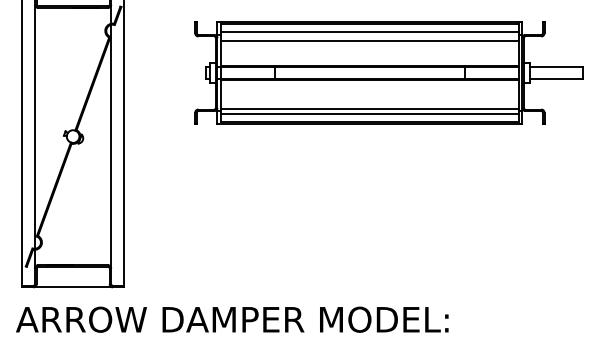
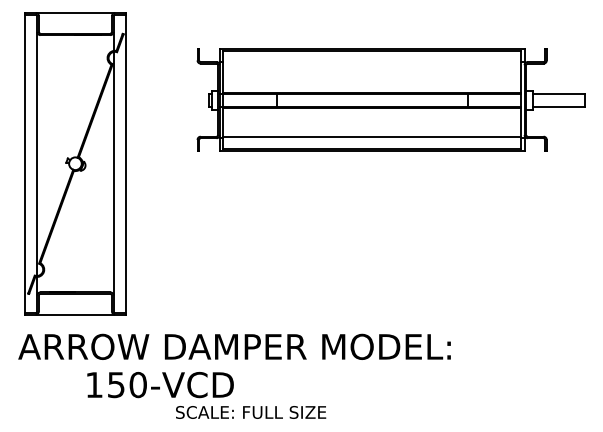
line: (369, 32) -> (371, 59), removed
line: (369, 41) -> (371, 68), removed
line: (369, 113) -> (371, 140), removed

